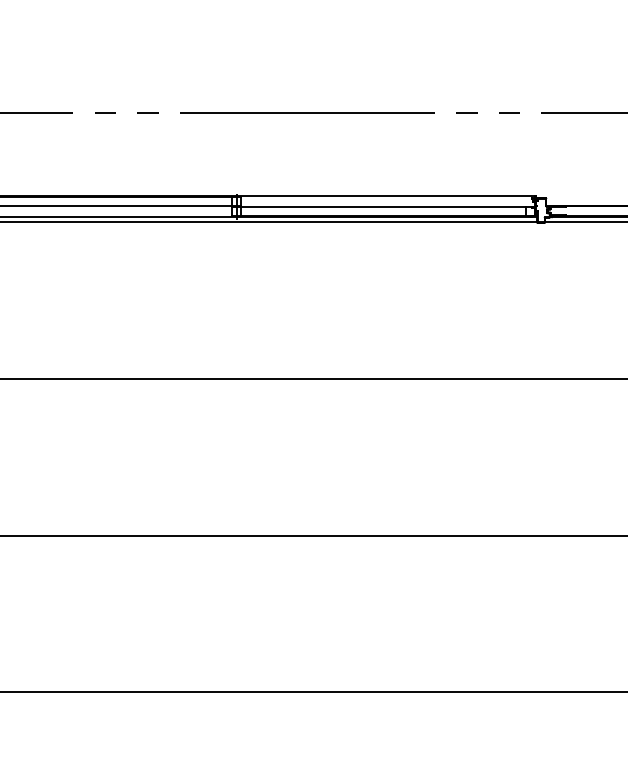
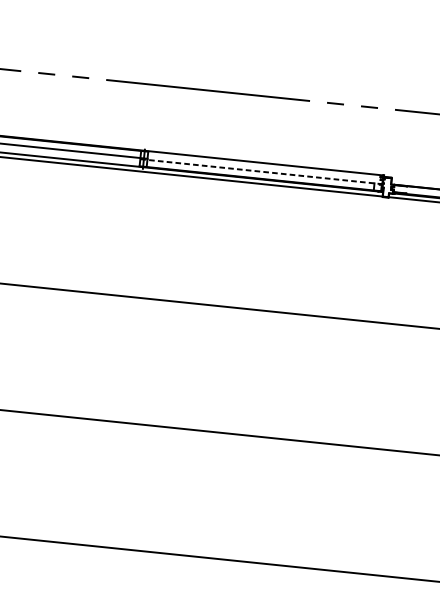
line: (384, 207) -> (261, 172), solid -> dashed

